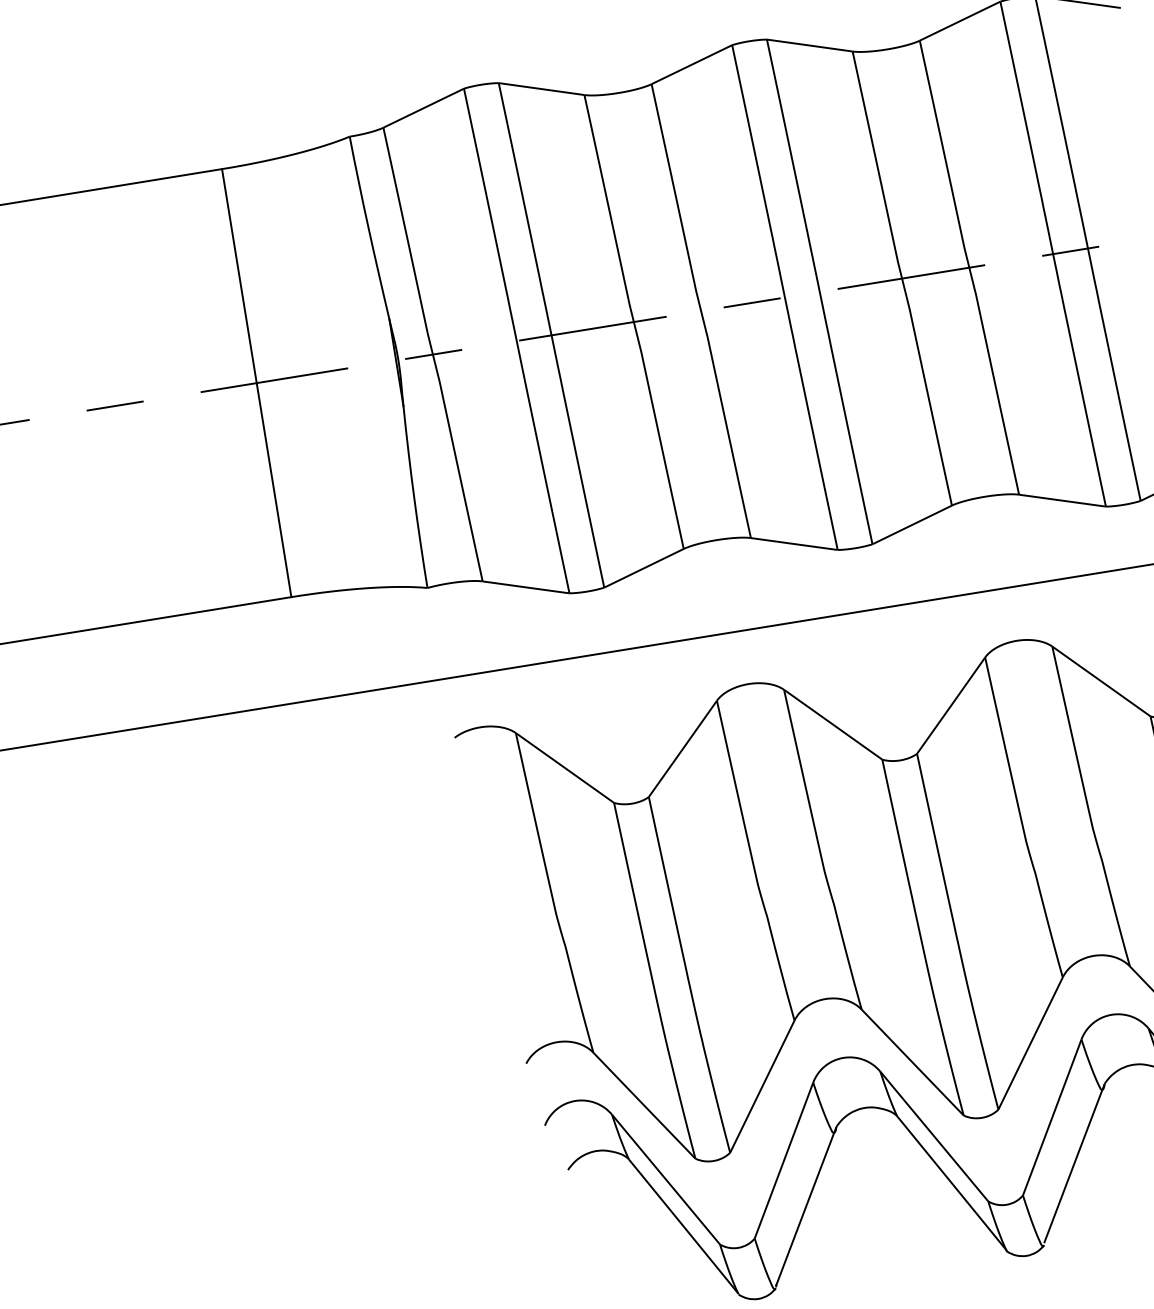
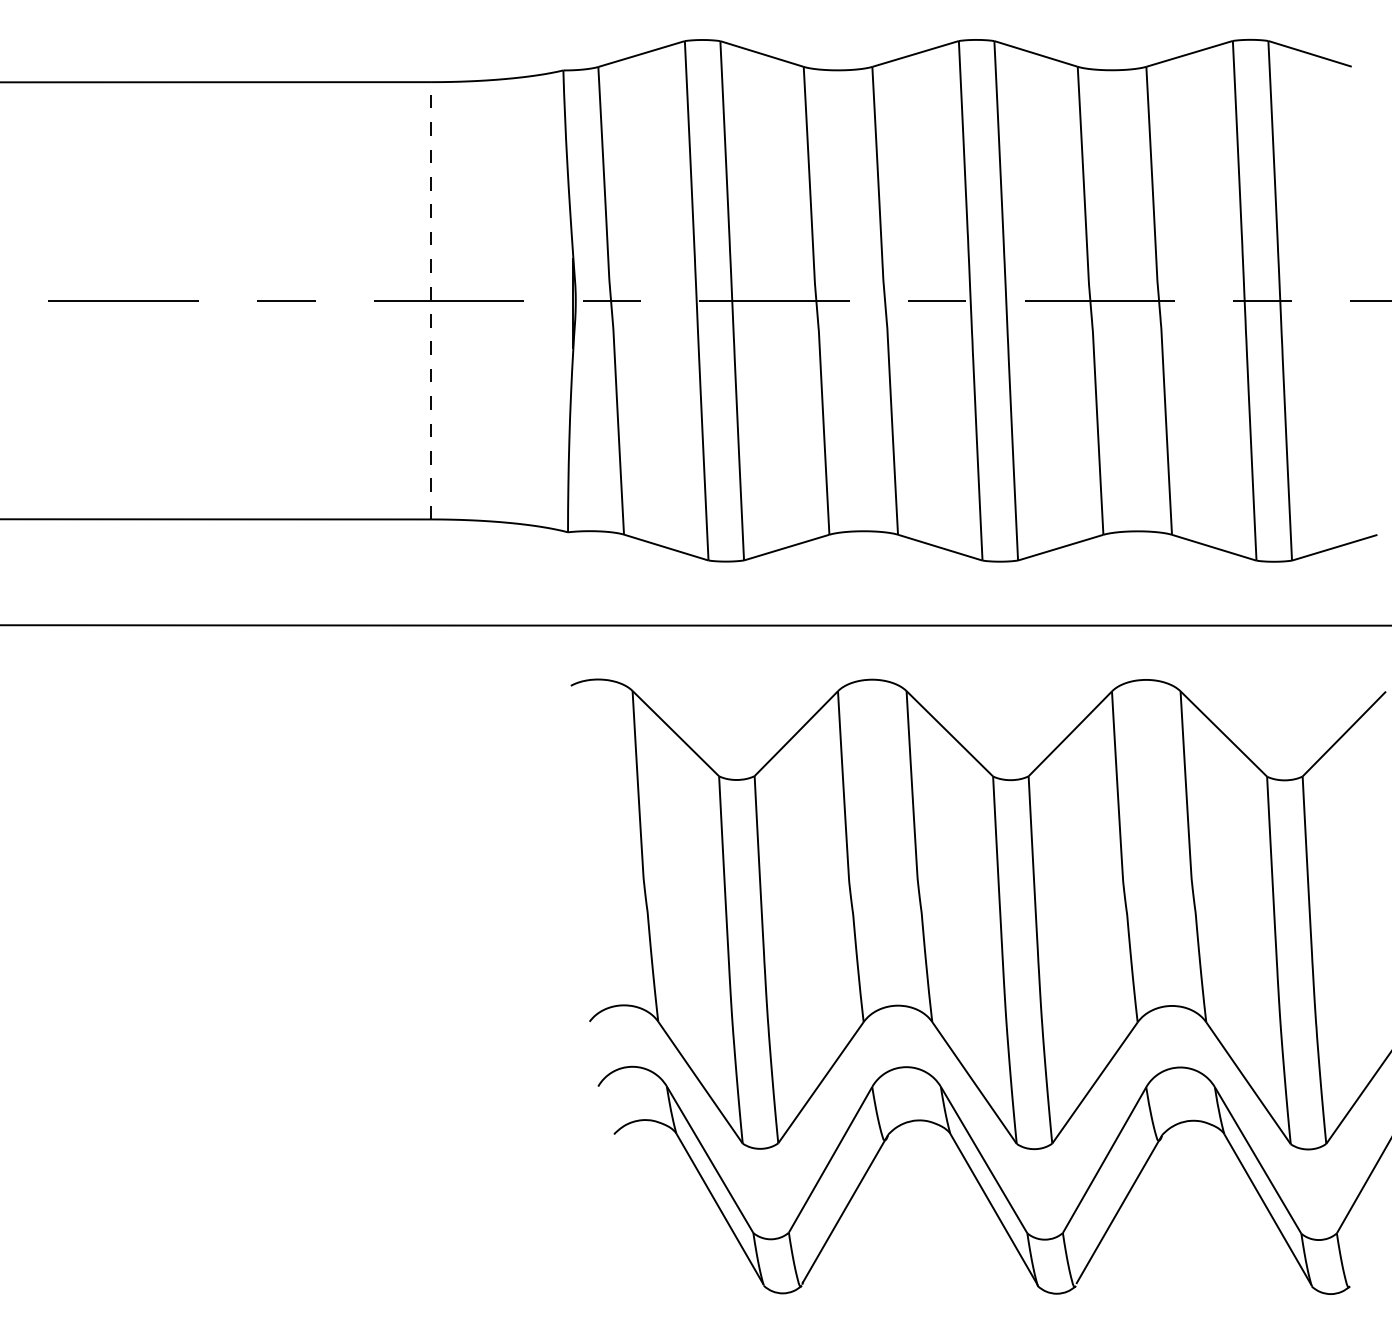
line: (257, 382) -> (431, 300), solid -> dashed

